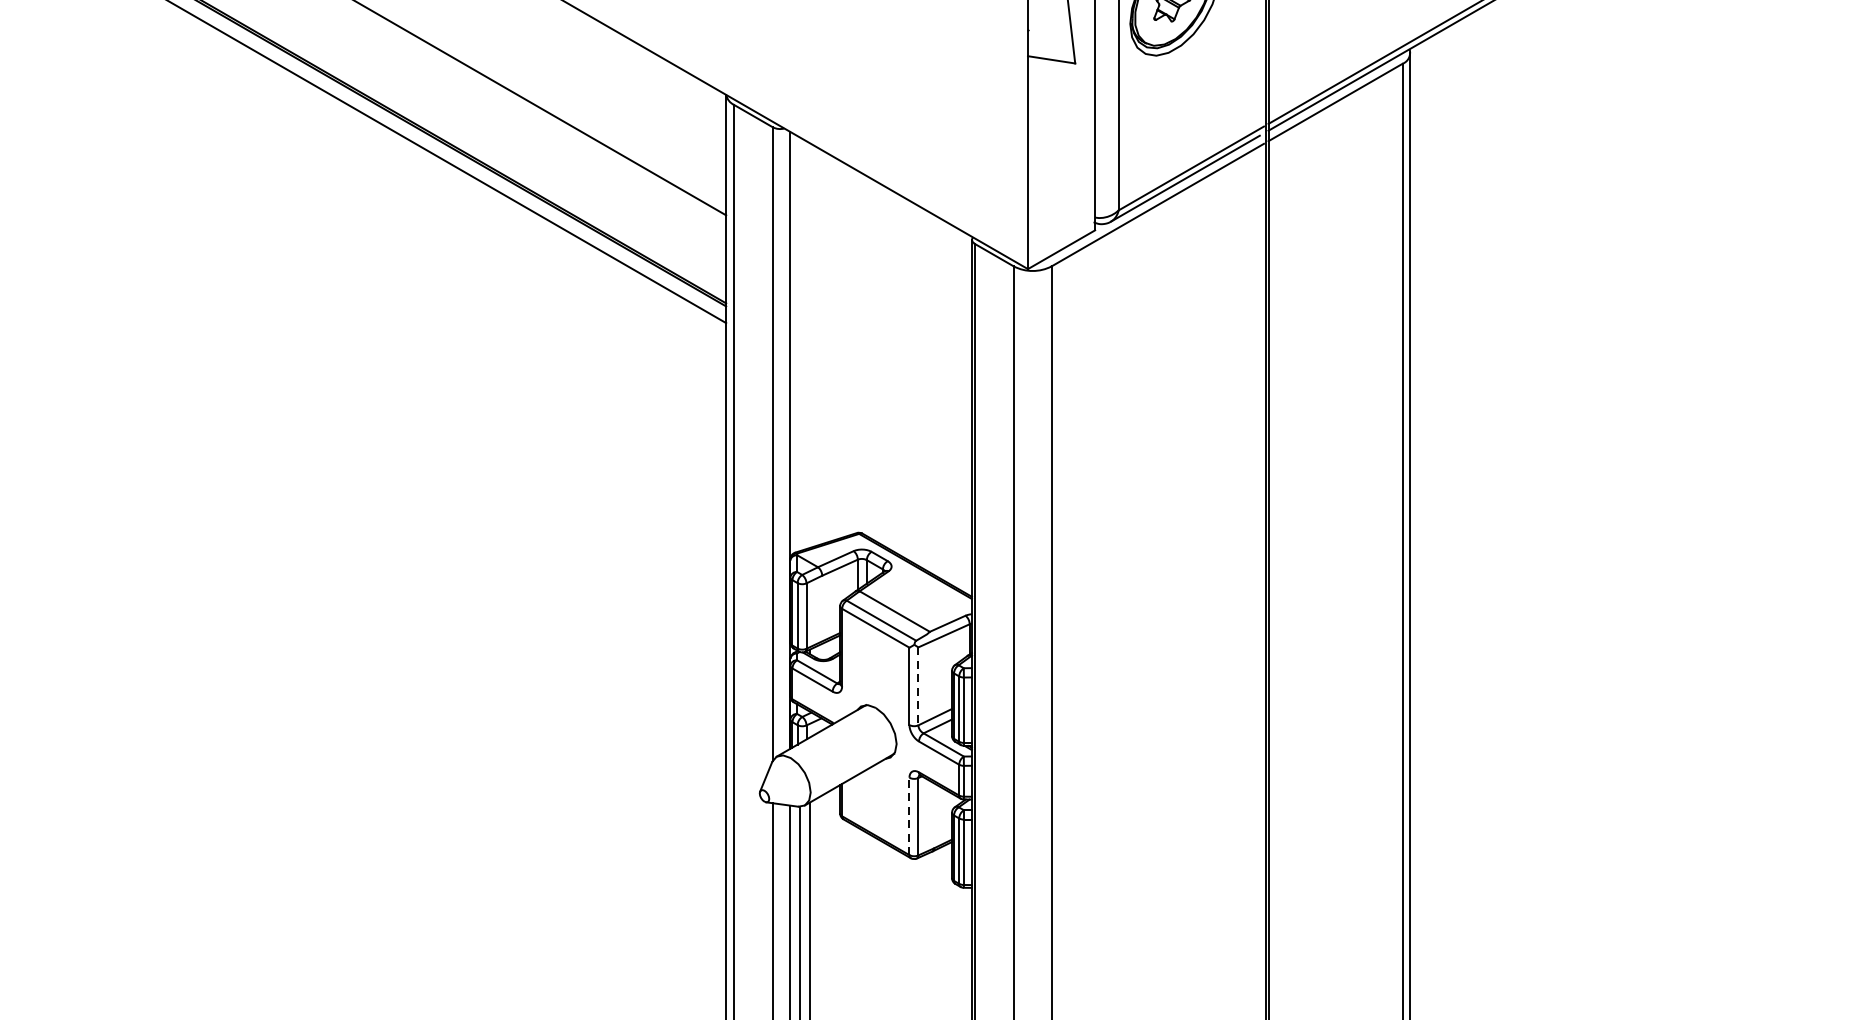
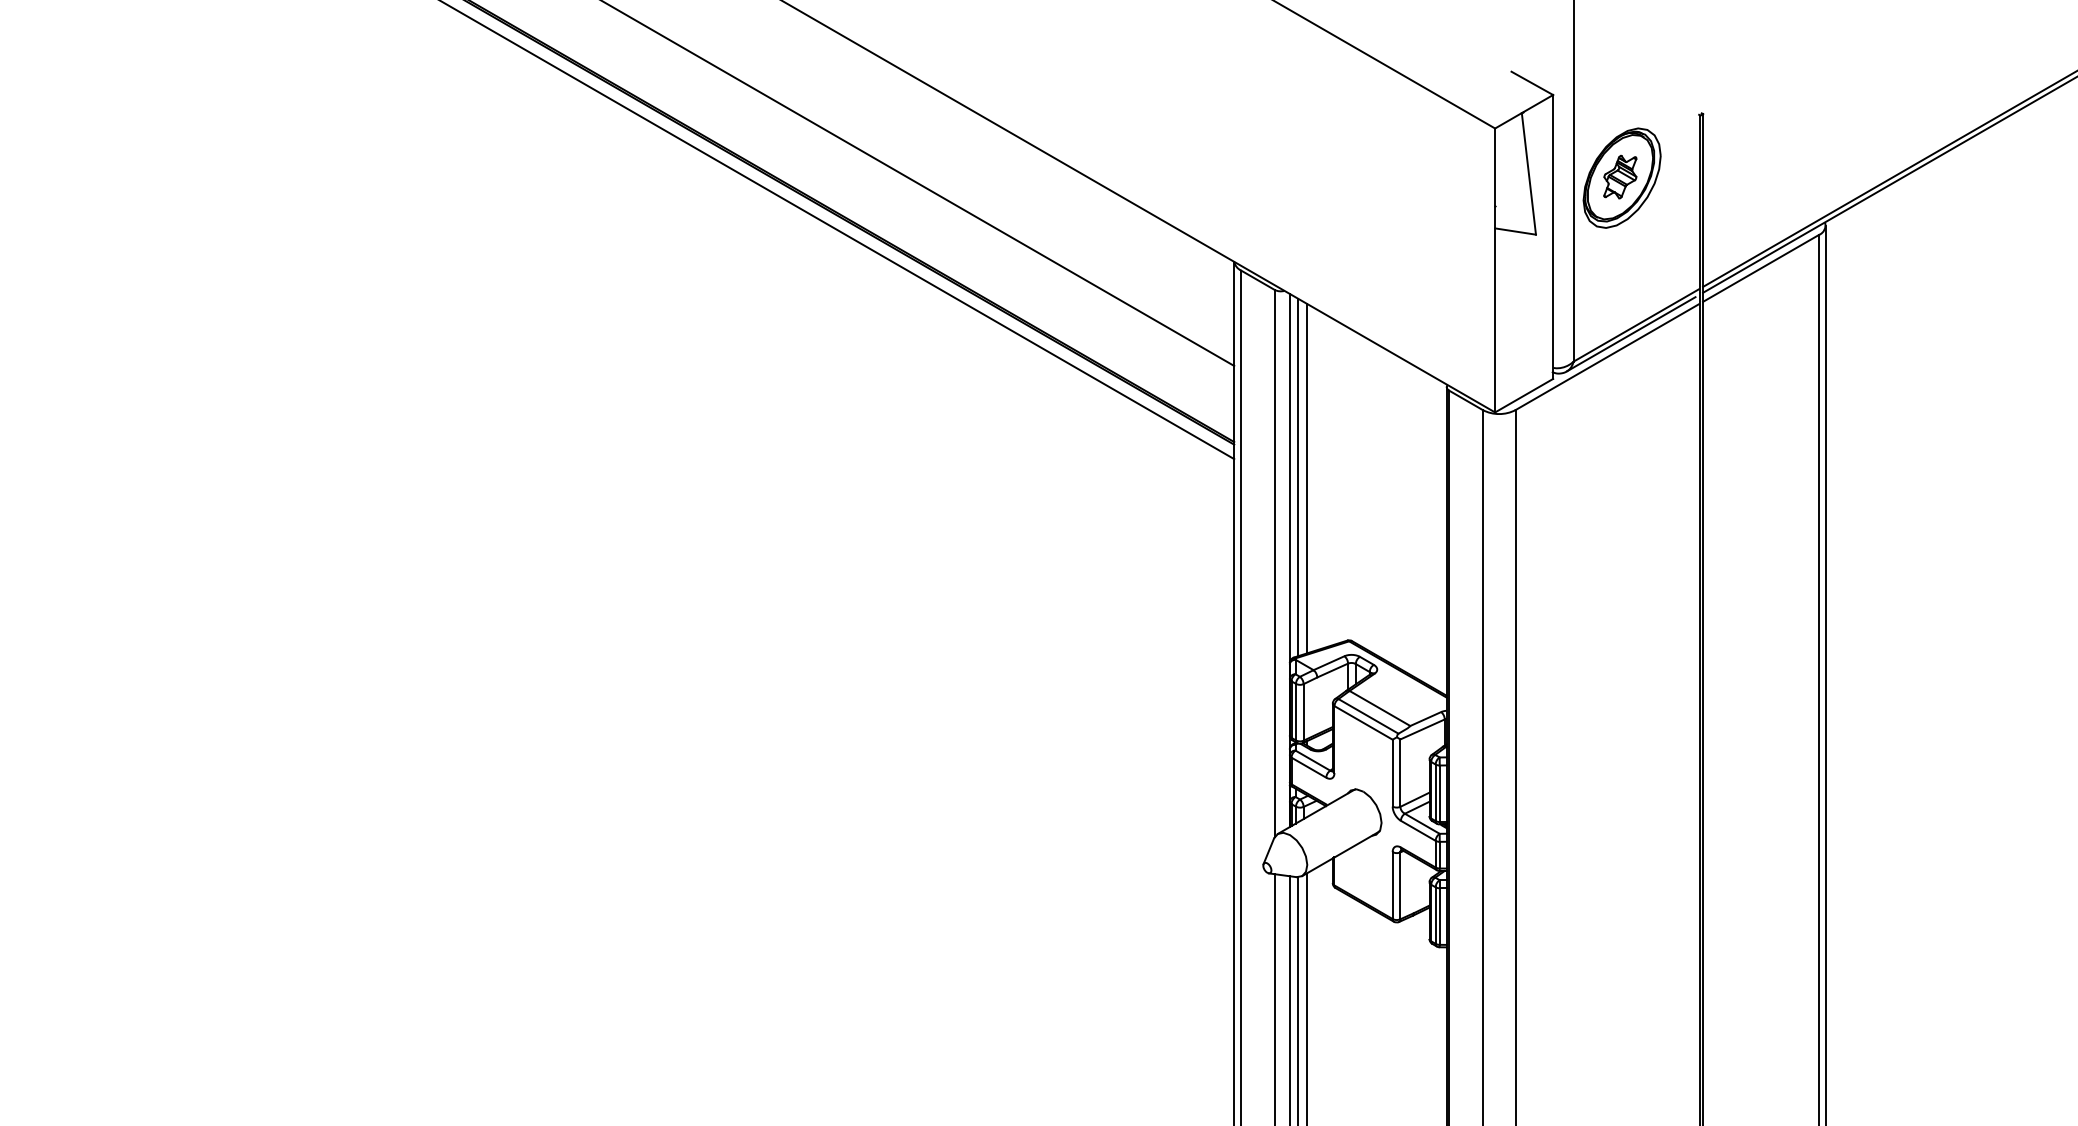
line: (800, 344) -> (1298, 477), added
line: (809, 345) -> (1306, 478), added
line: (918, 686) -> (1400, 773), dashed -> solid
line: (909, 816) -> (1392, 885), dashed -> solid

